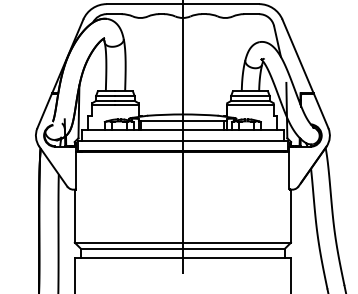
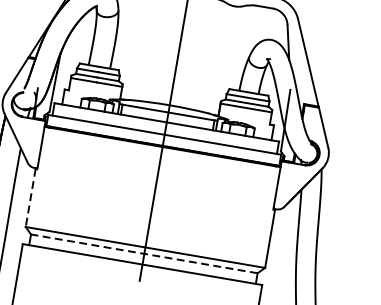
line: (74, 217) -> (30, 198), solid -> dashed
line: (182, 248) -> (143, 253), solid -> dashed

